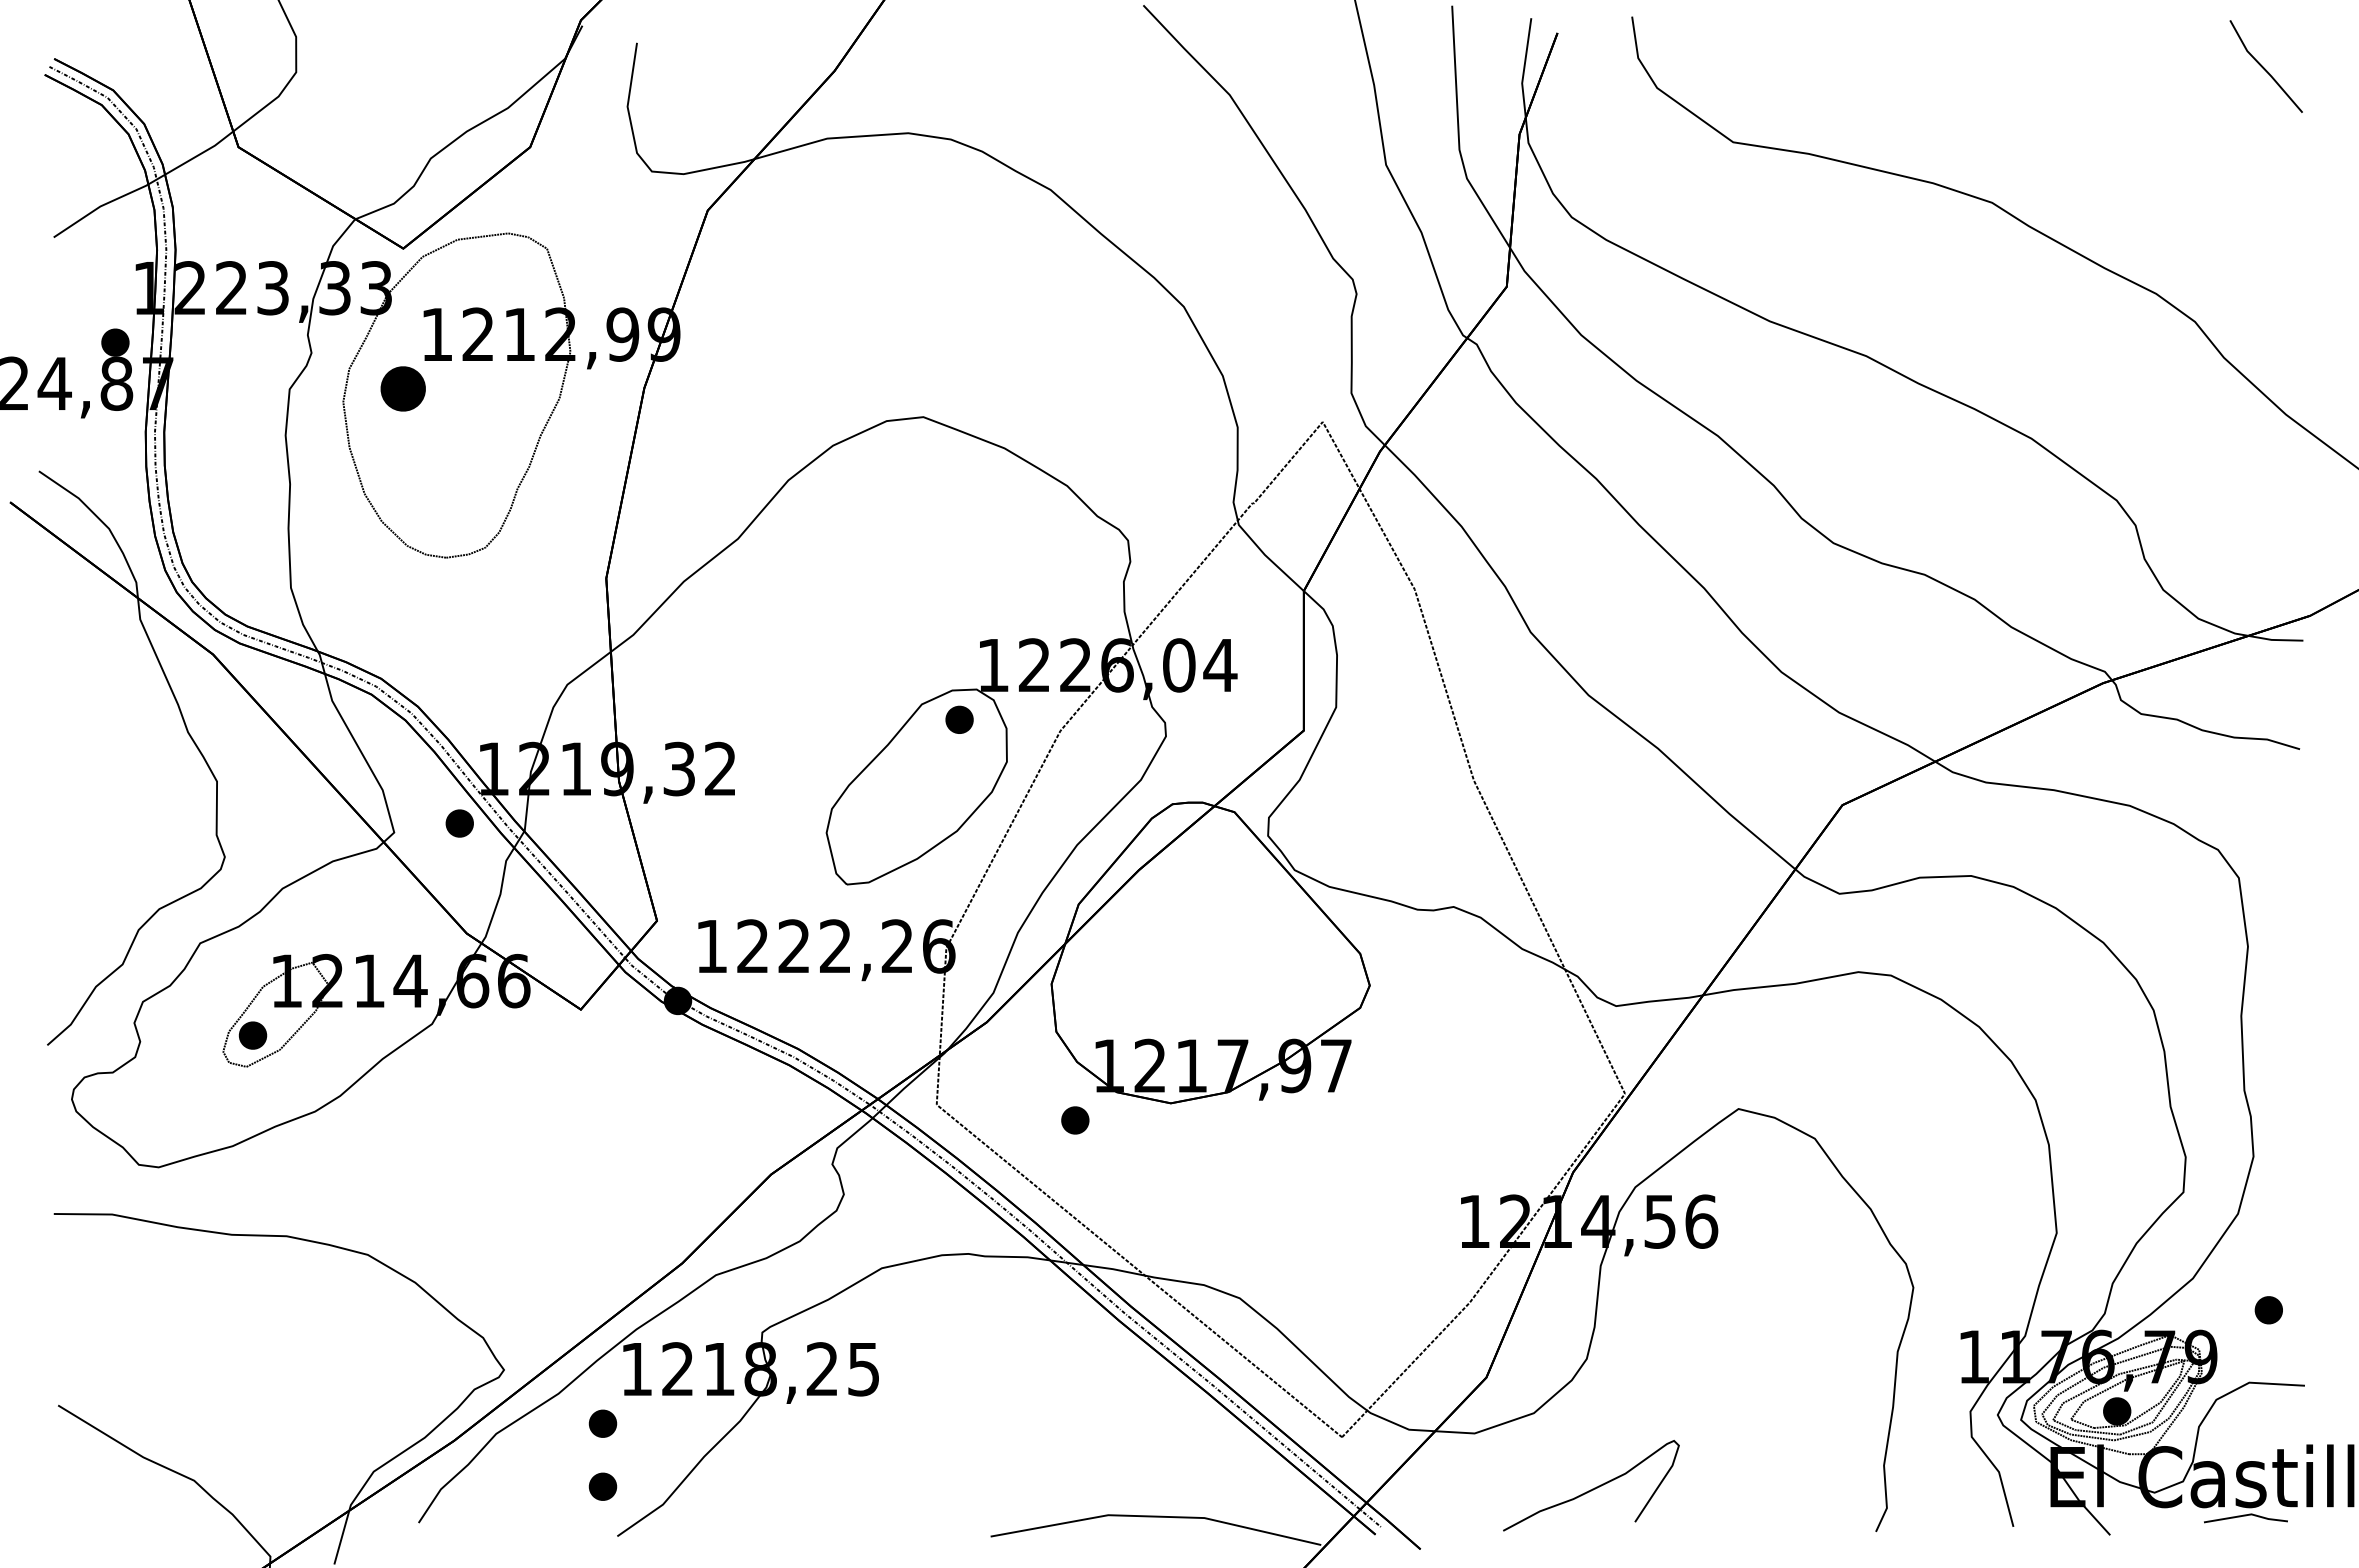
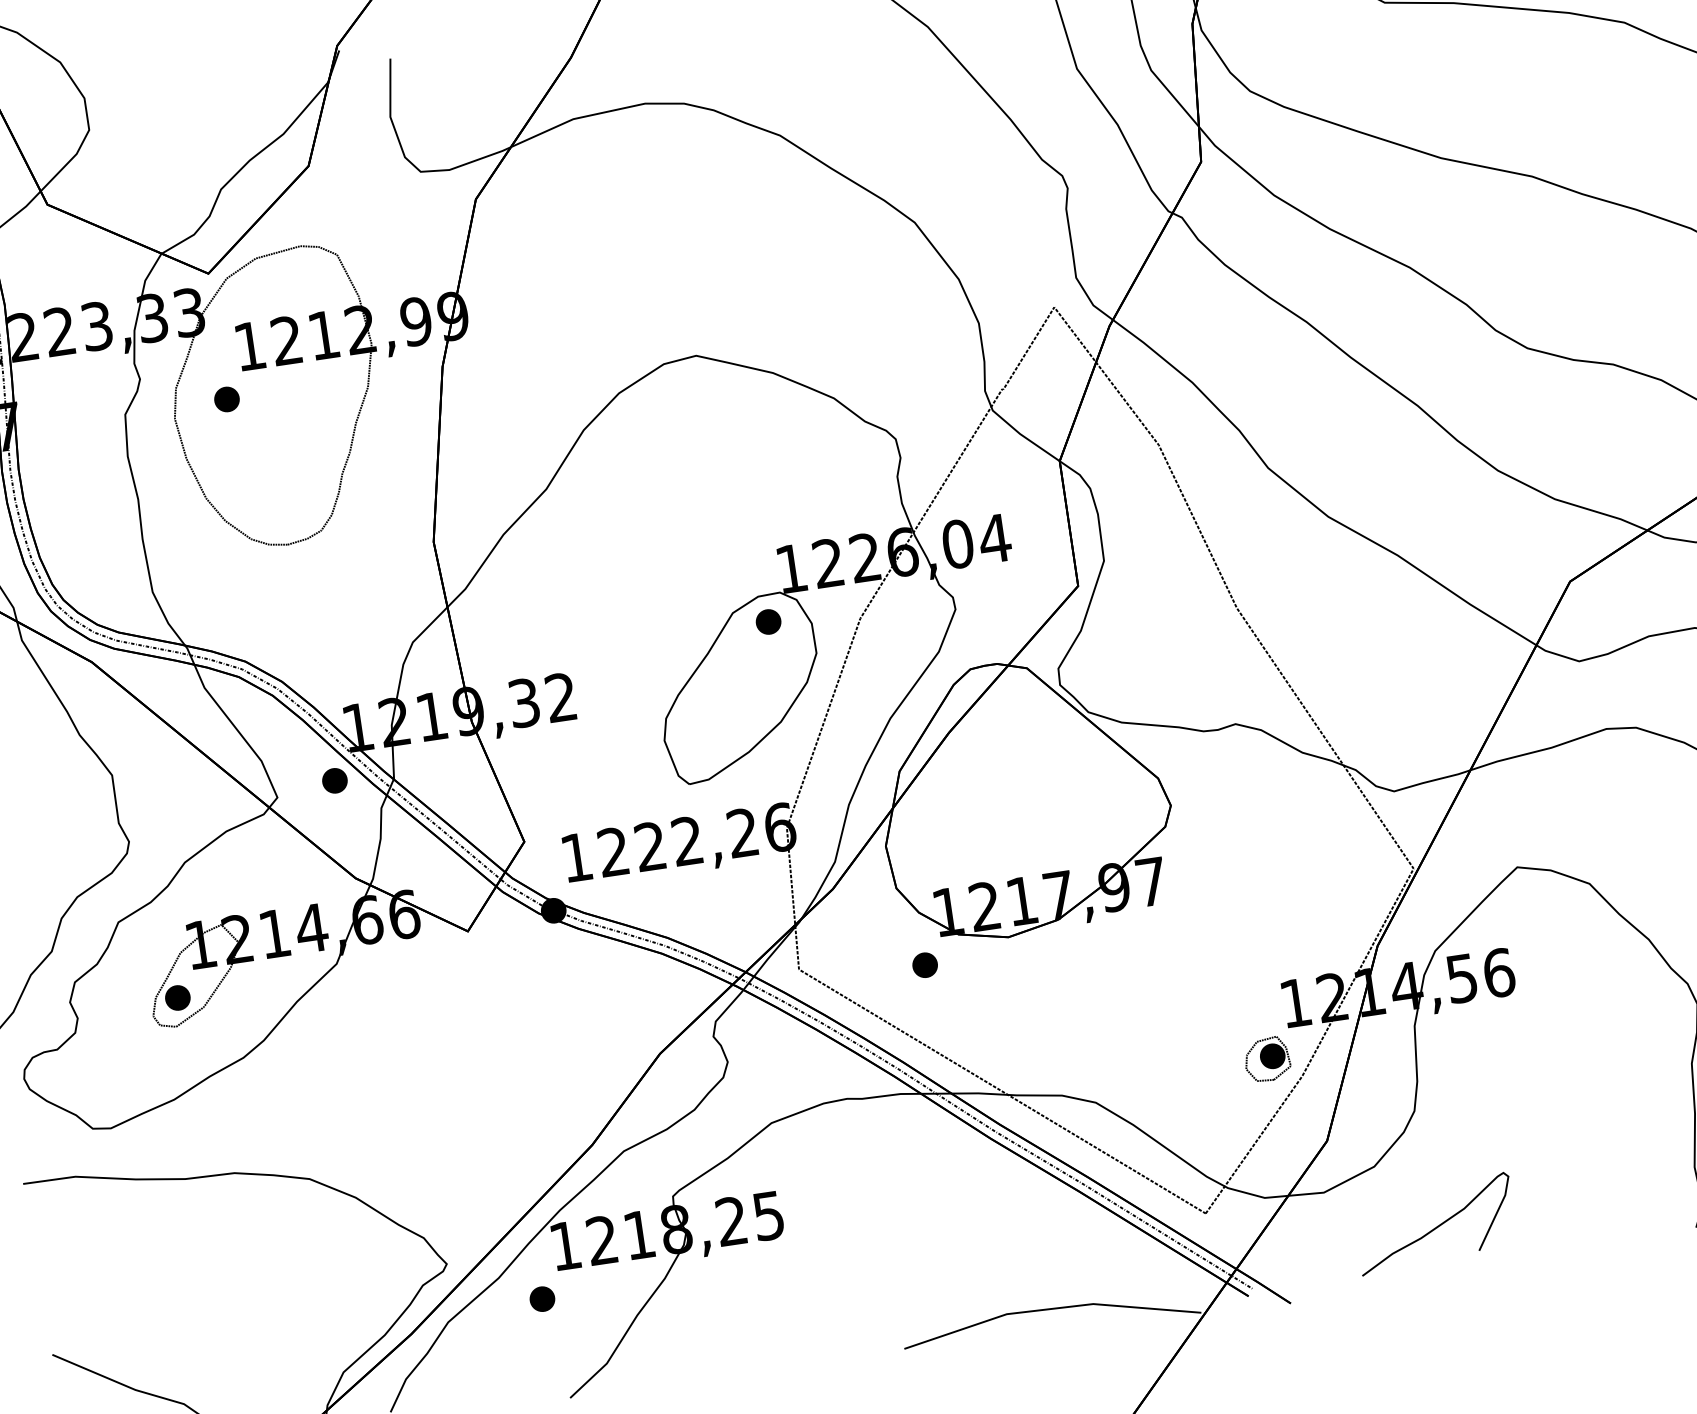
part: (403, 389) -> (227, 399), size x0.62
part: (1434, 1278) -> (1267, 1059), added
part: (602, 1486) -> (550, 1355), removed

